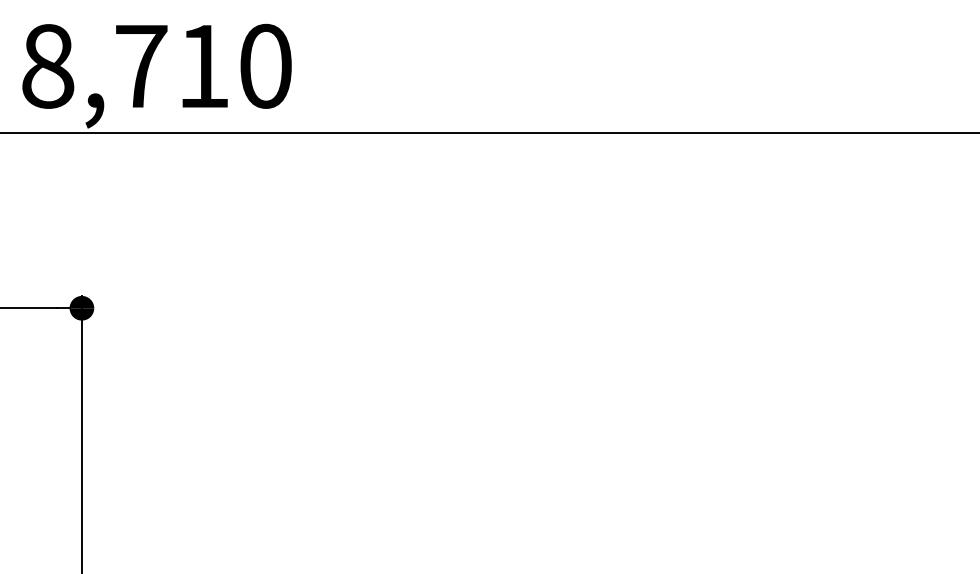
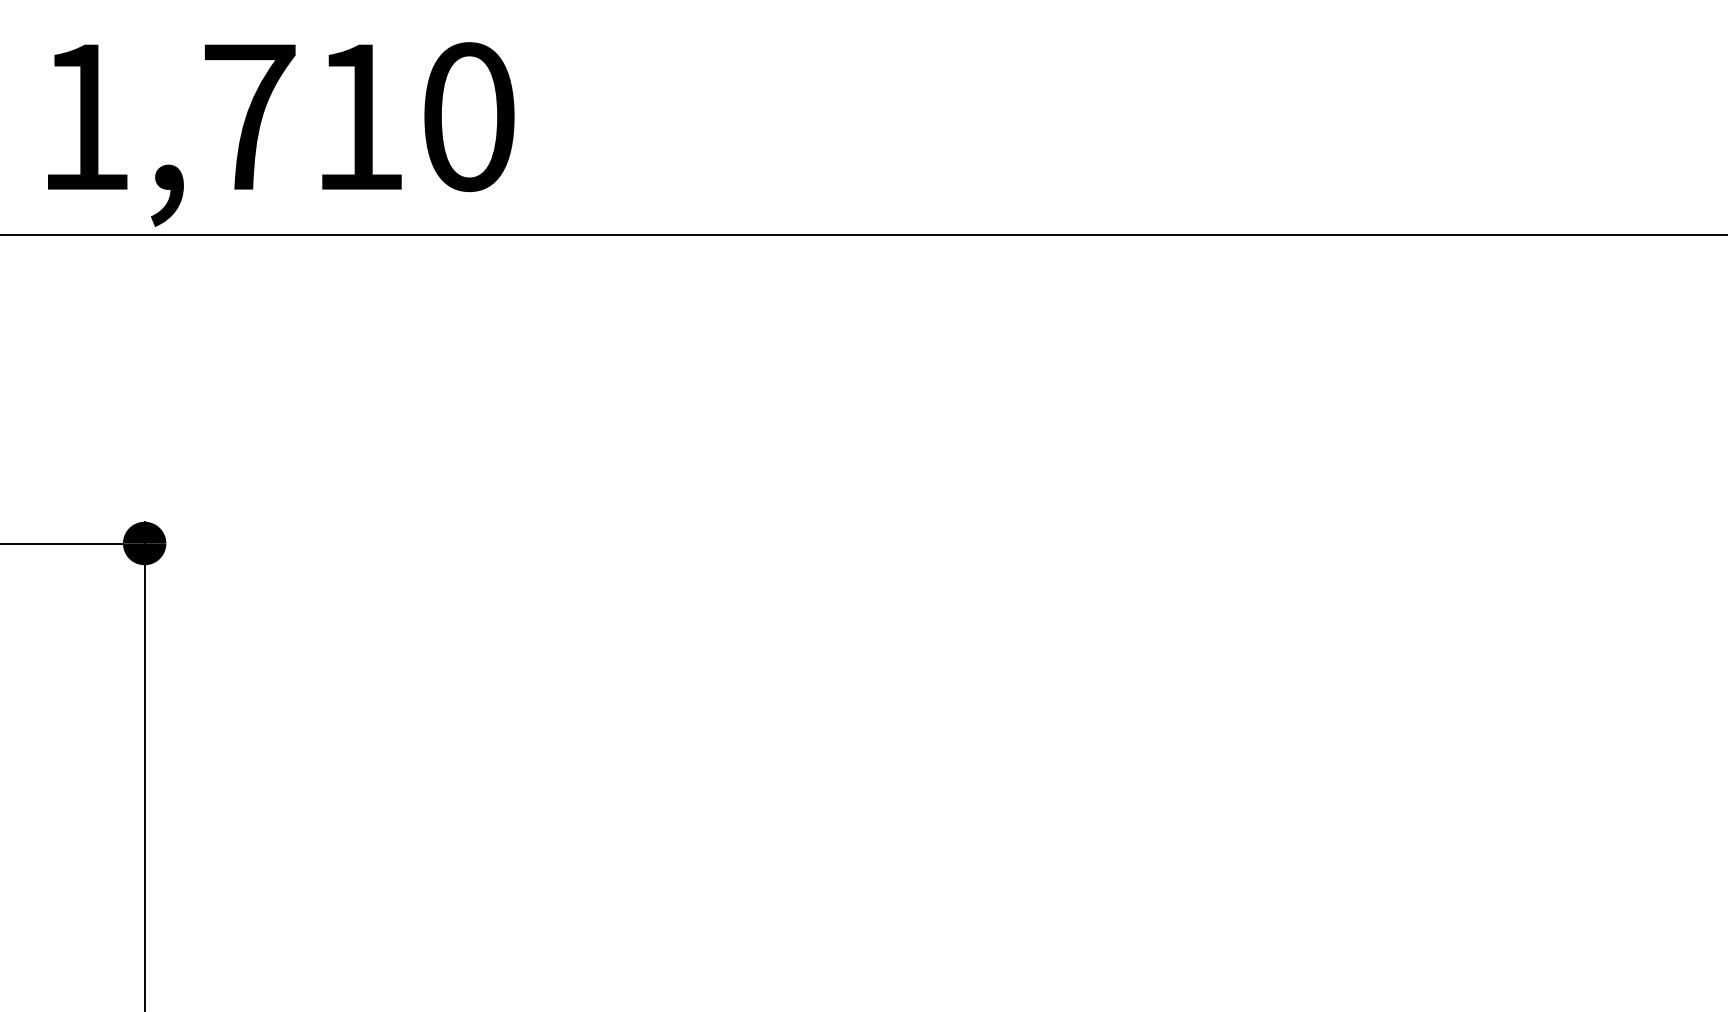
text: (48, 66) -> (85, 117), 8,710 -> 1,710

